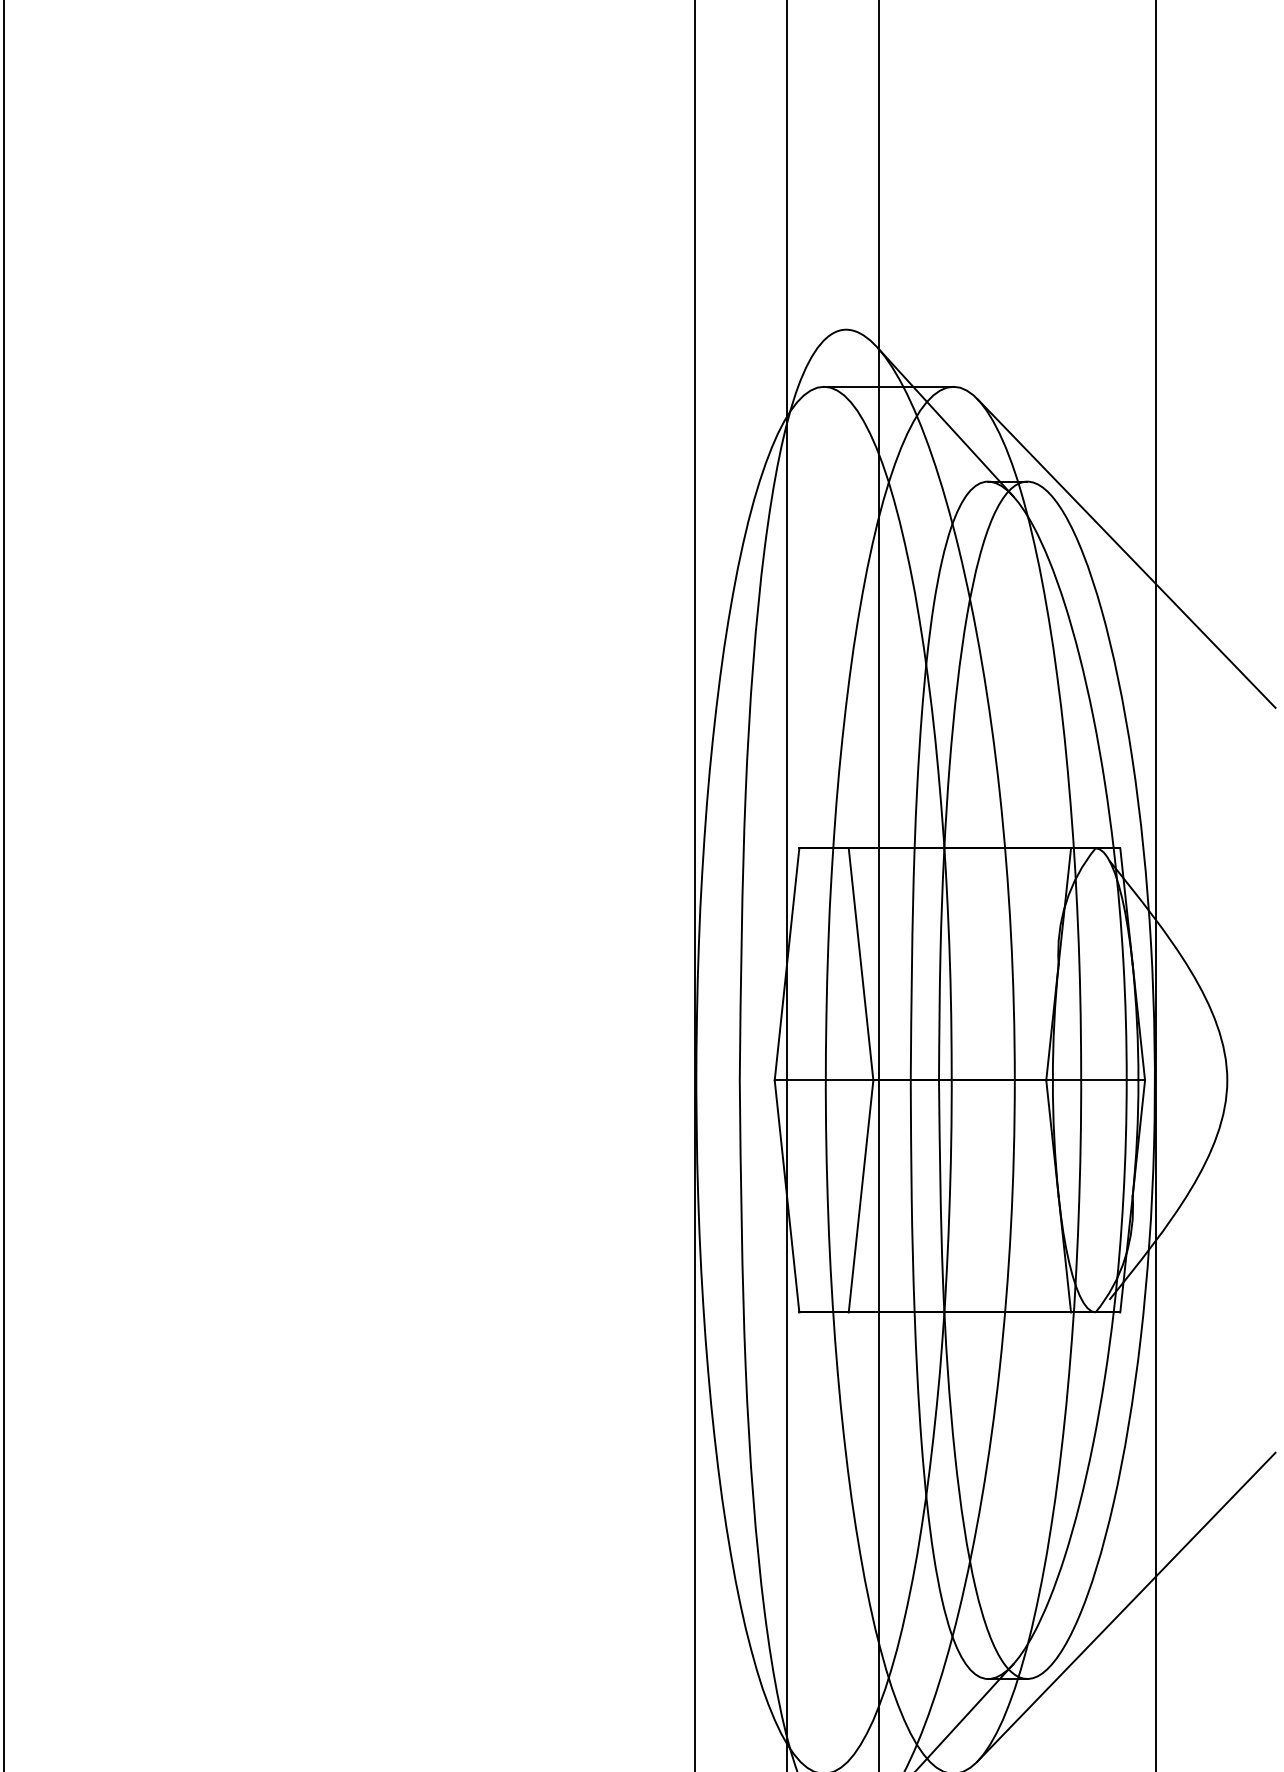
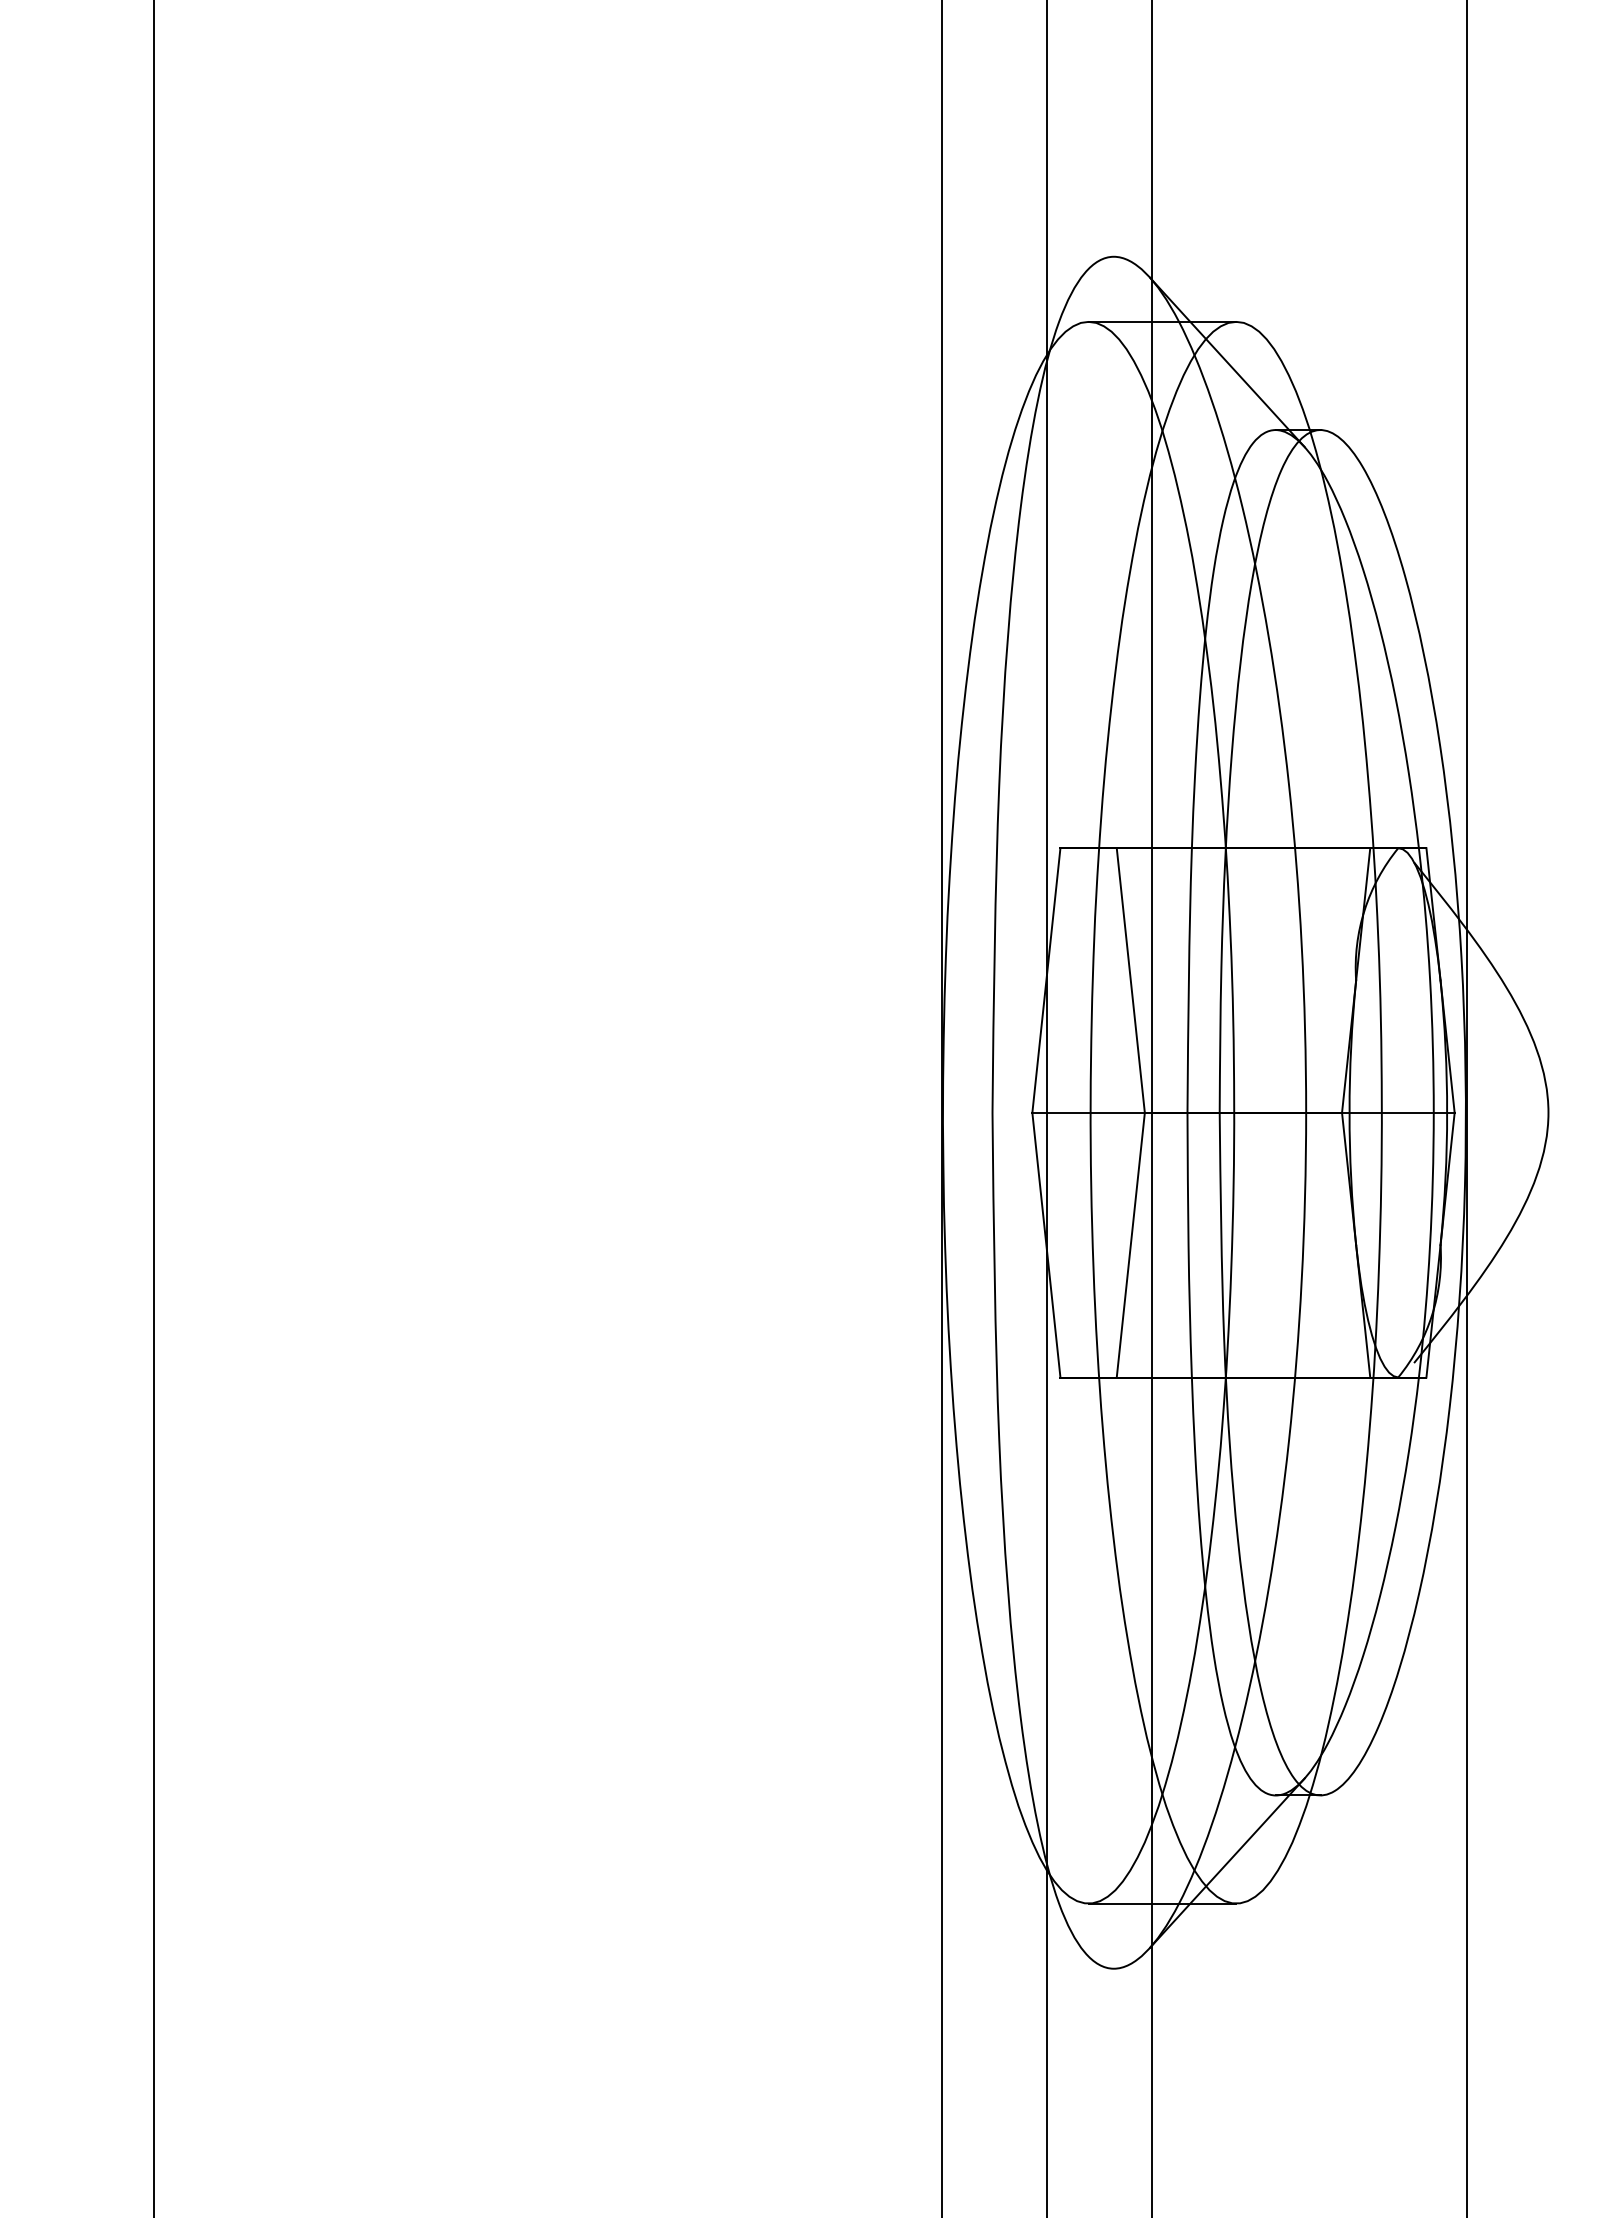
line: (1126, 553) -> (1433, 511), removed
line: (1126, 1607) -> (1433, 1713), removed

